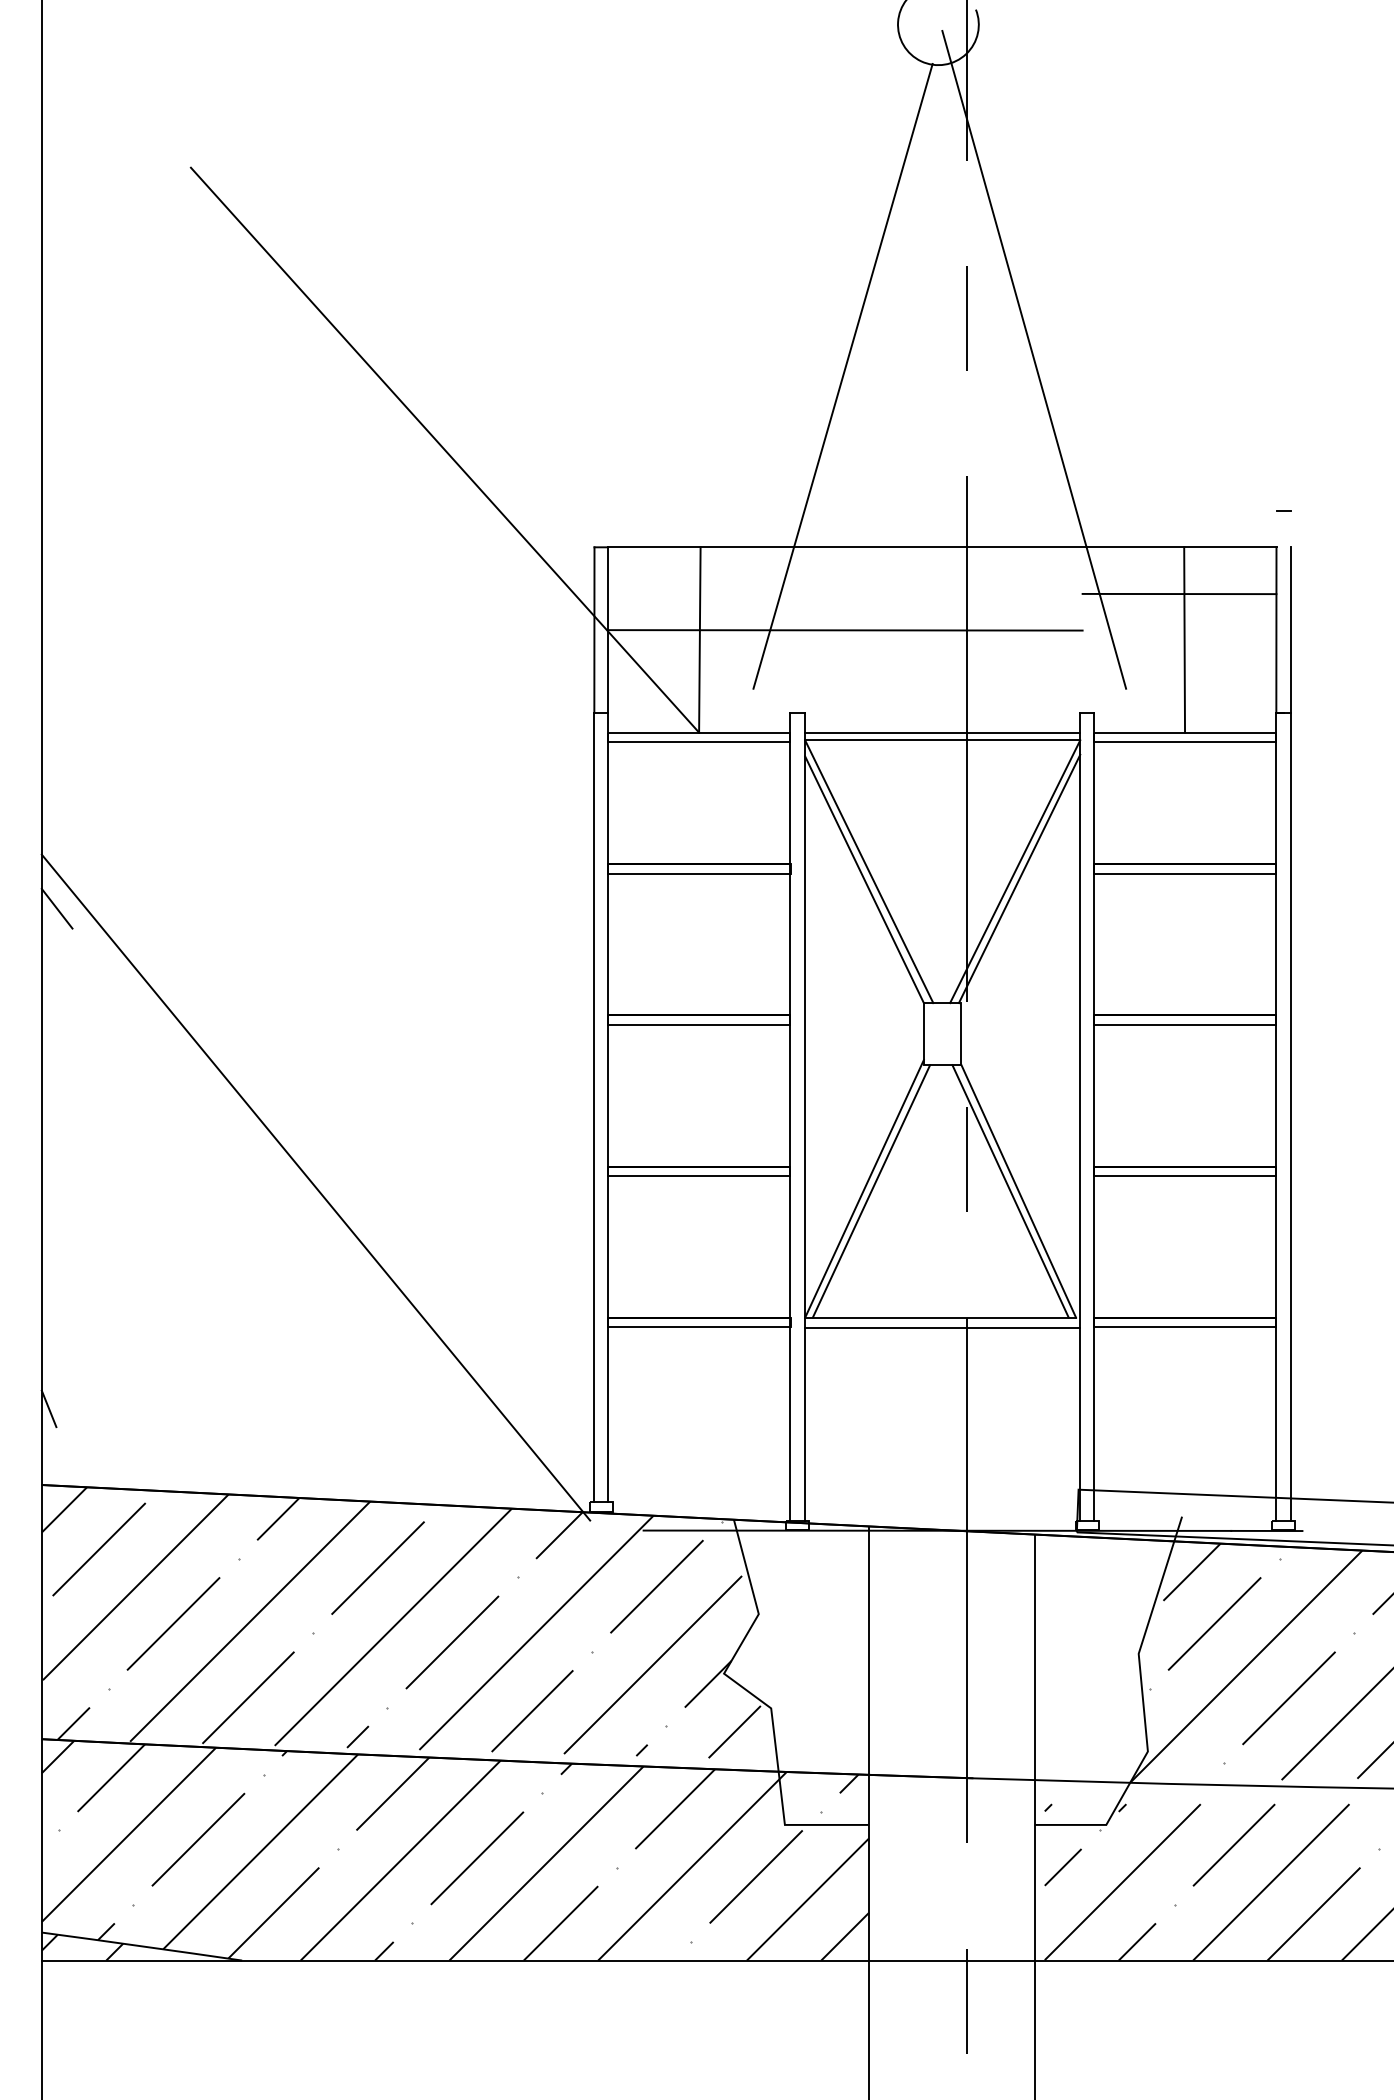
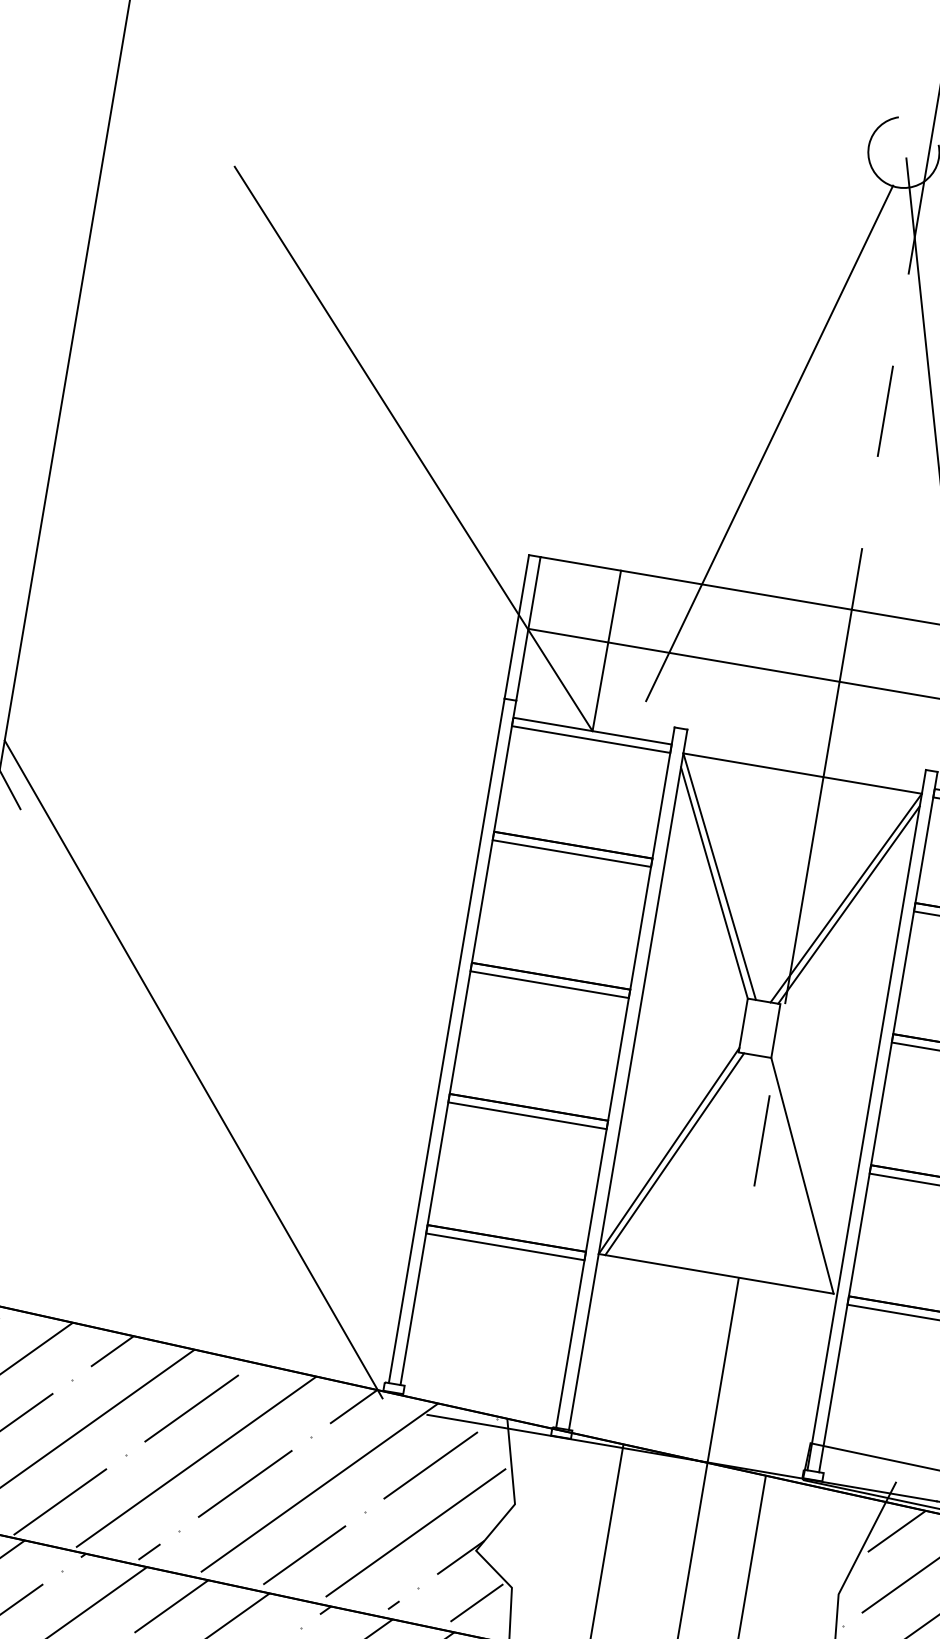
line: (942, 732) -> (803, 766), removed
line: (1010, 1191) -> (795, 1174), removed
line: (942, 1328) -> (716, 1283), removed

